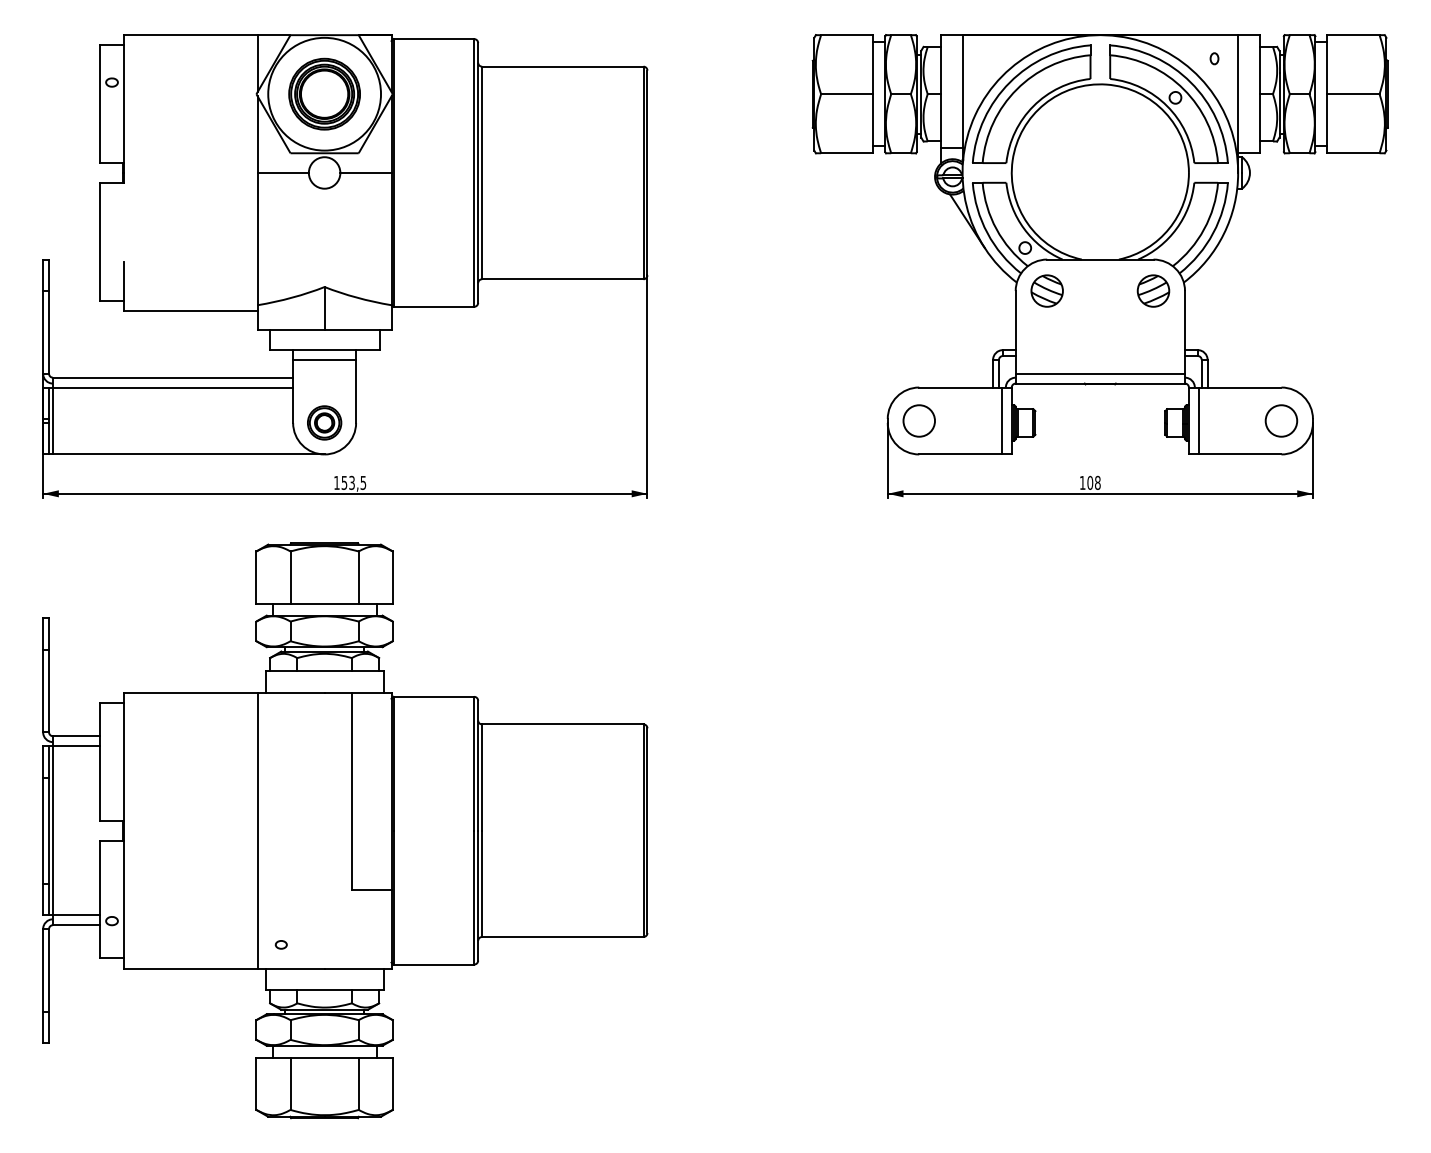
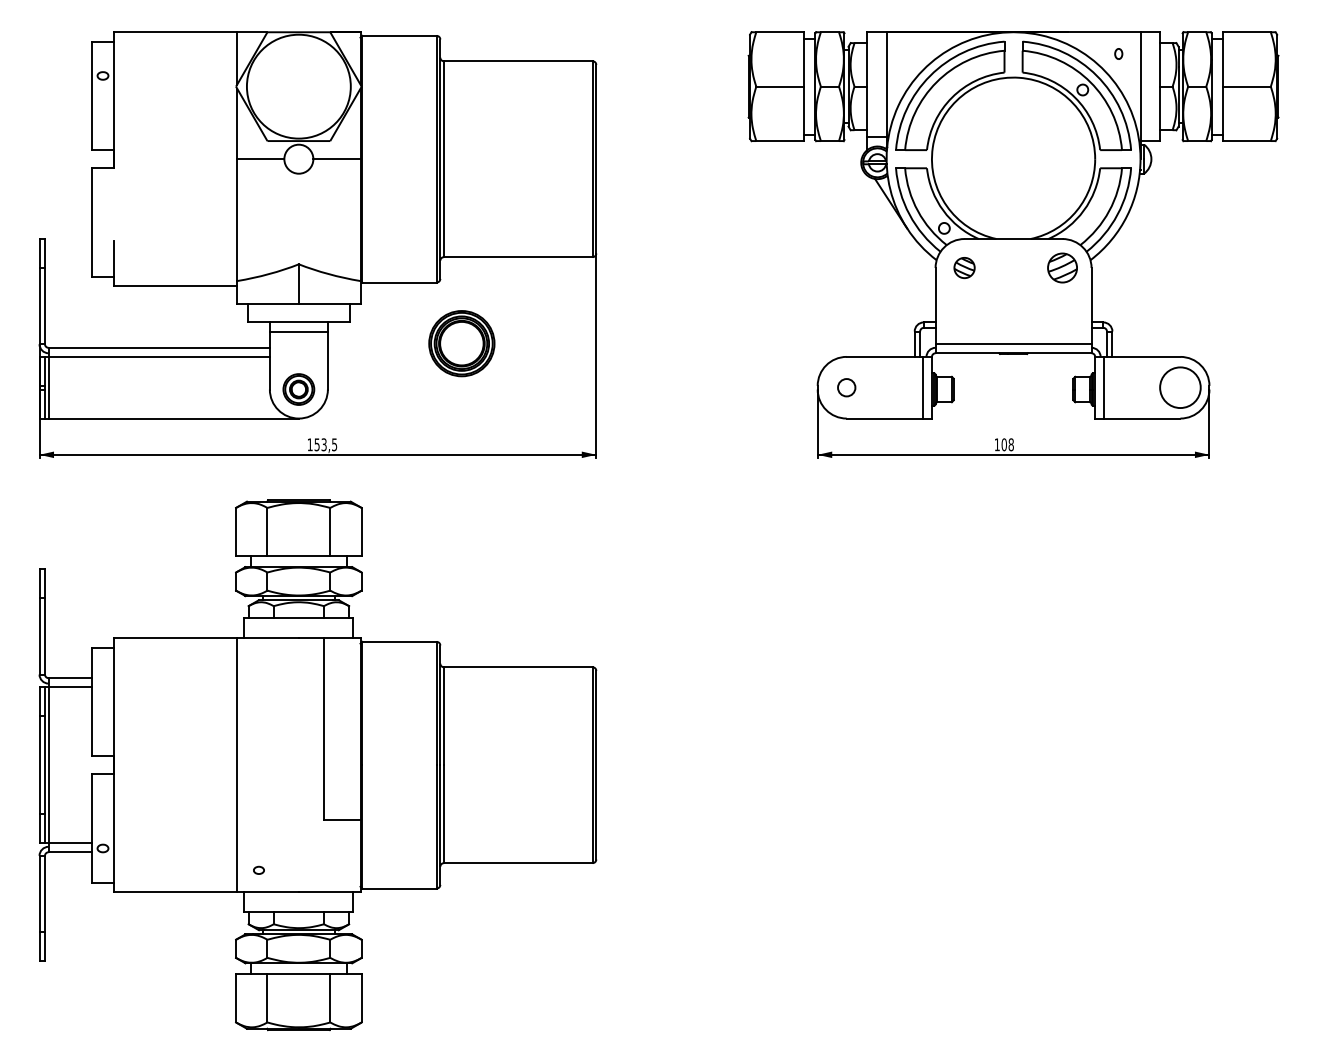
part: (324, 94) -> (461, 343), moved
part: (1047, 290) -> (964, 267), size x0.7
circle: (919, 420) -> (846, 387), size x0.6
circle: (1280, 420) -> (1179, 387), size x1.4

